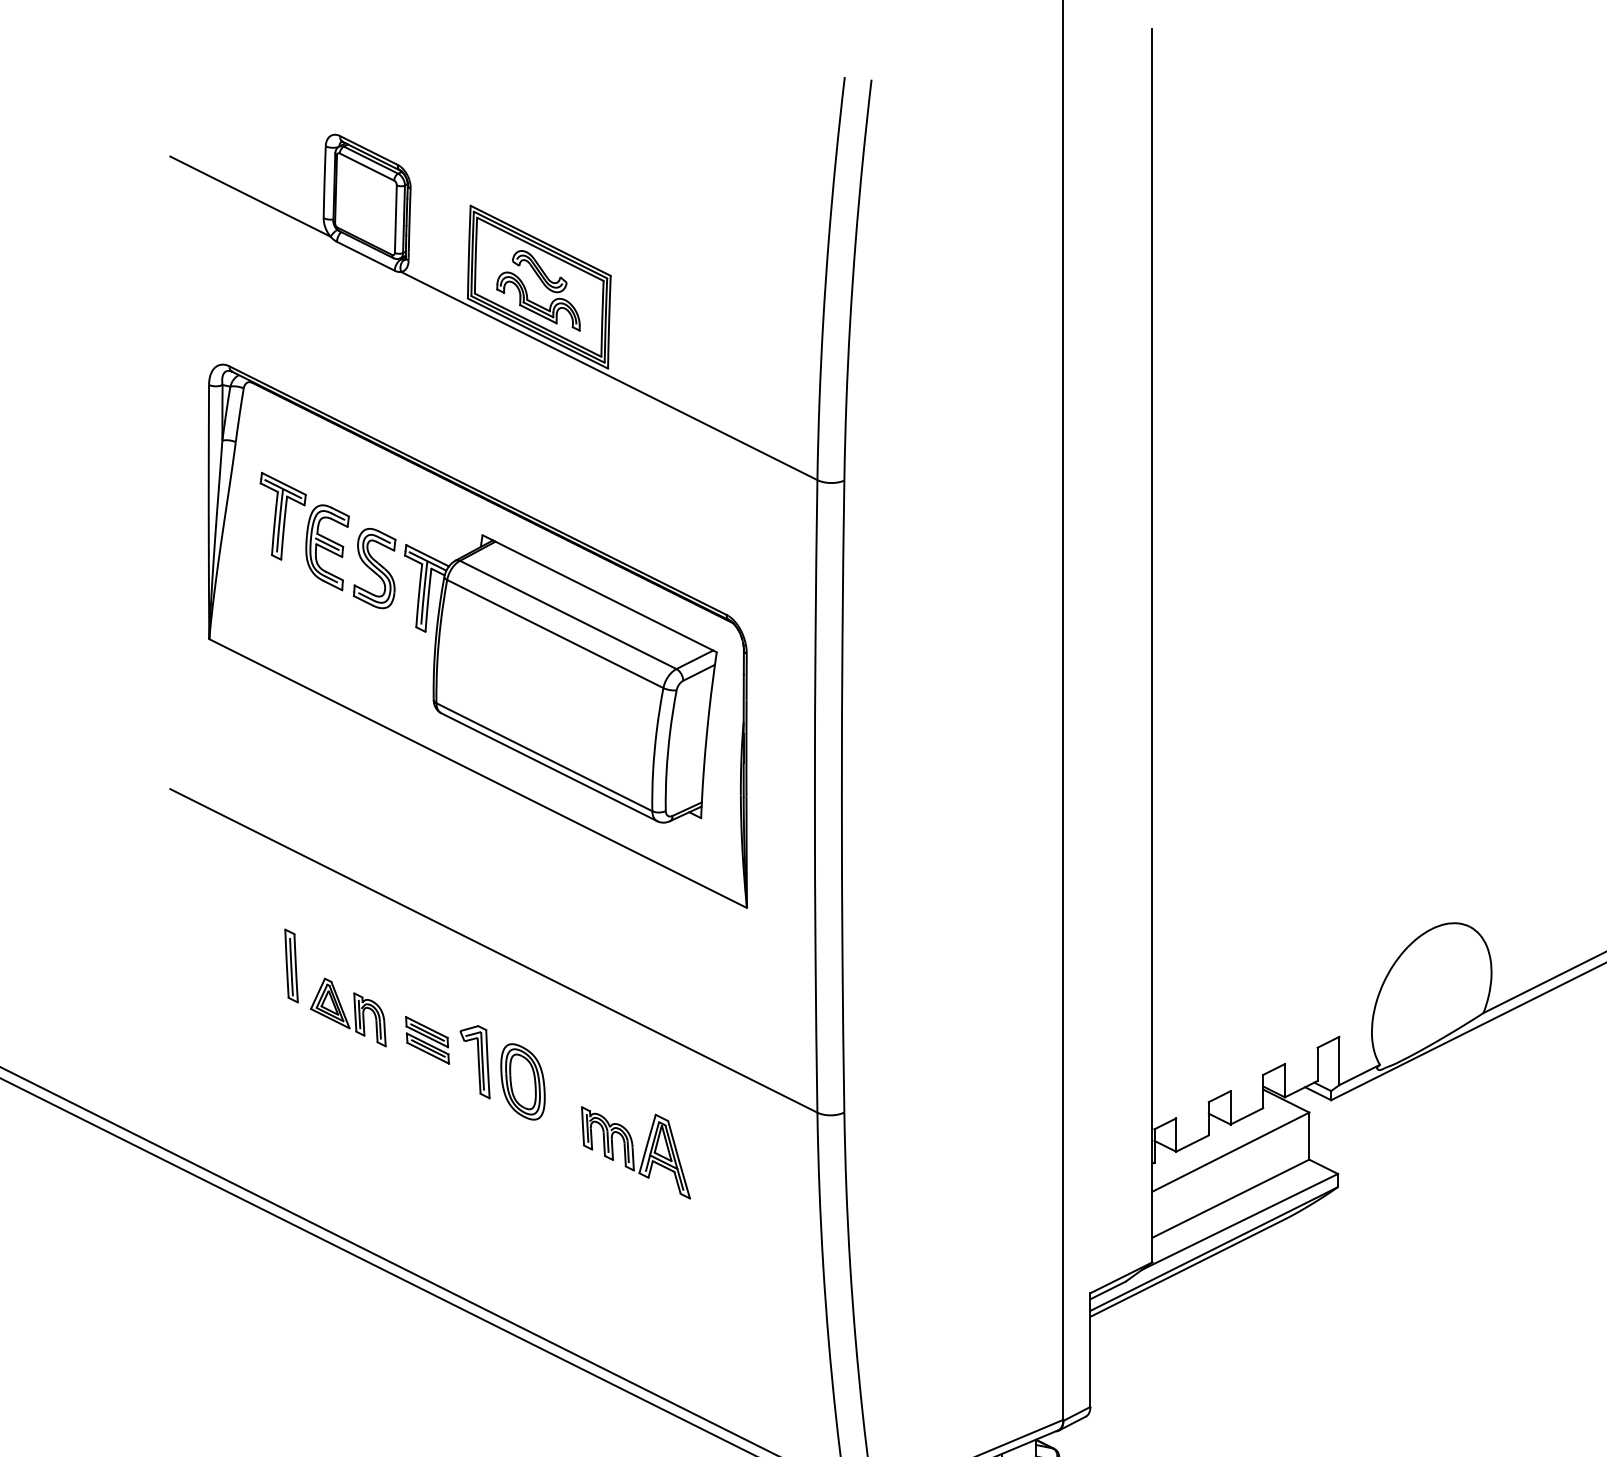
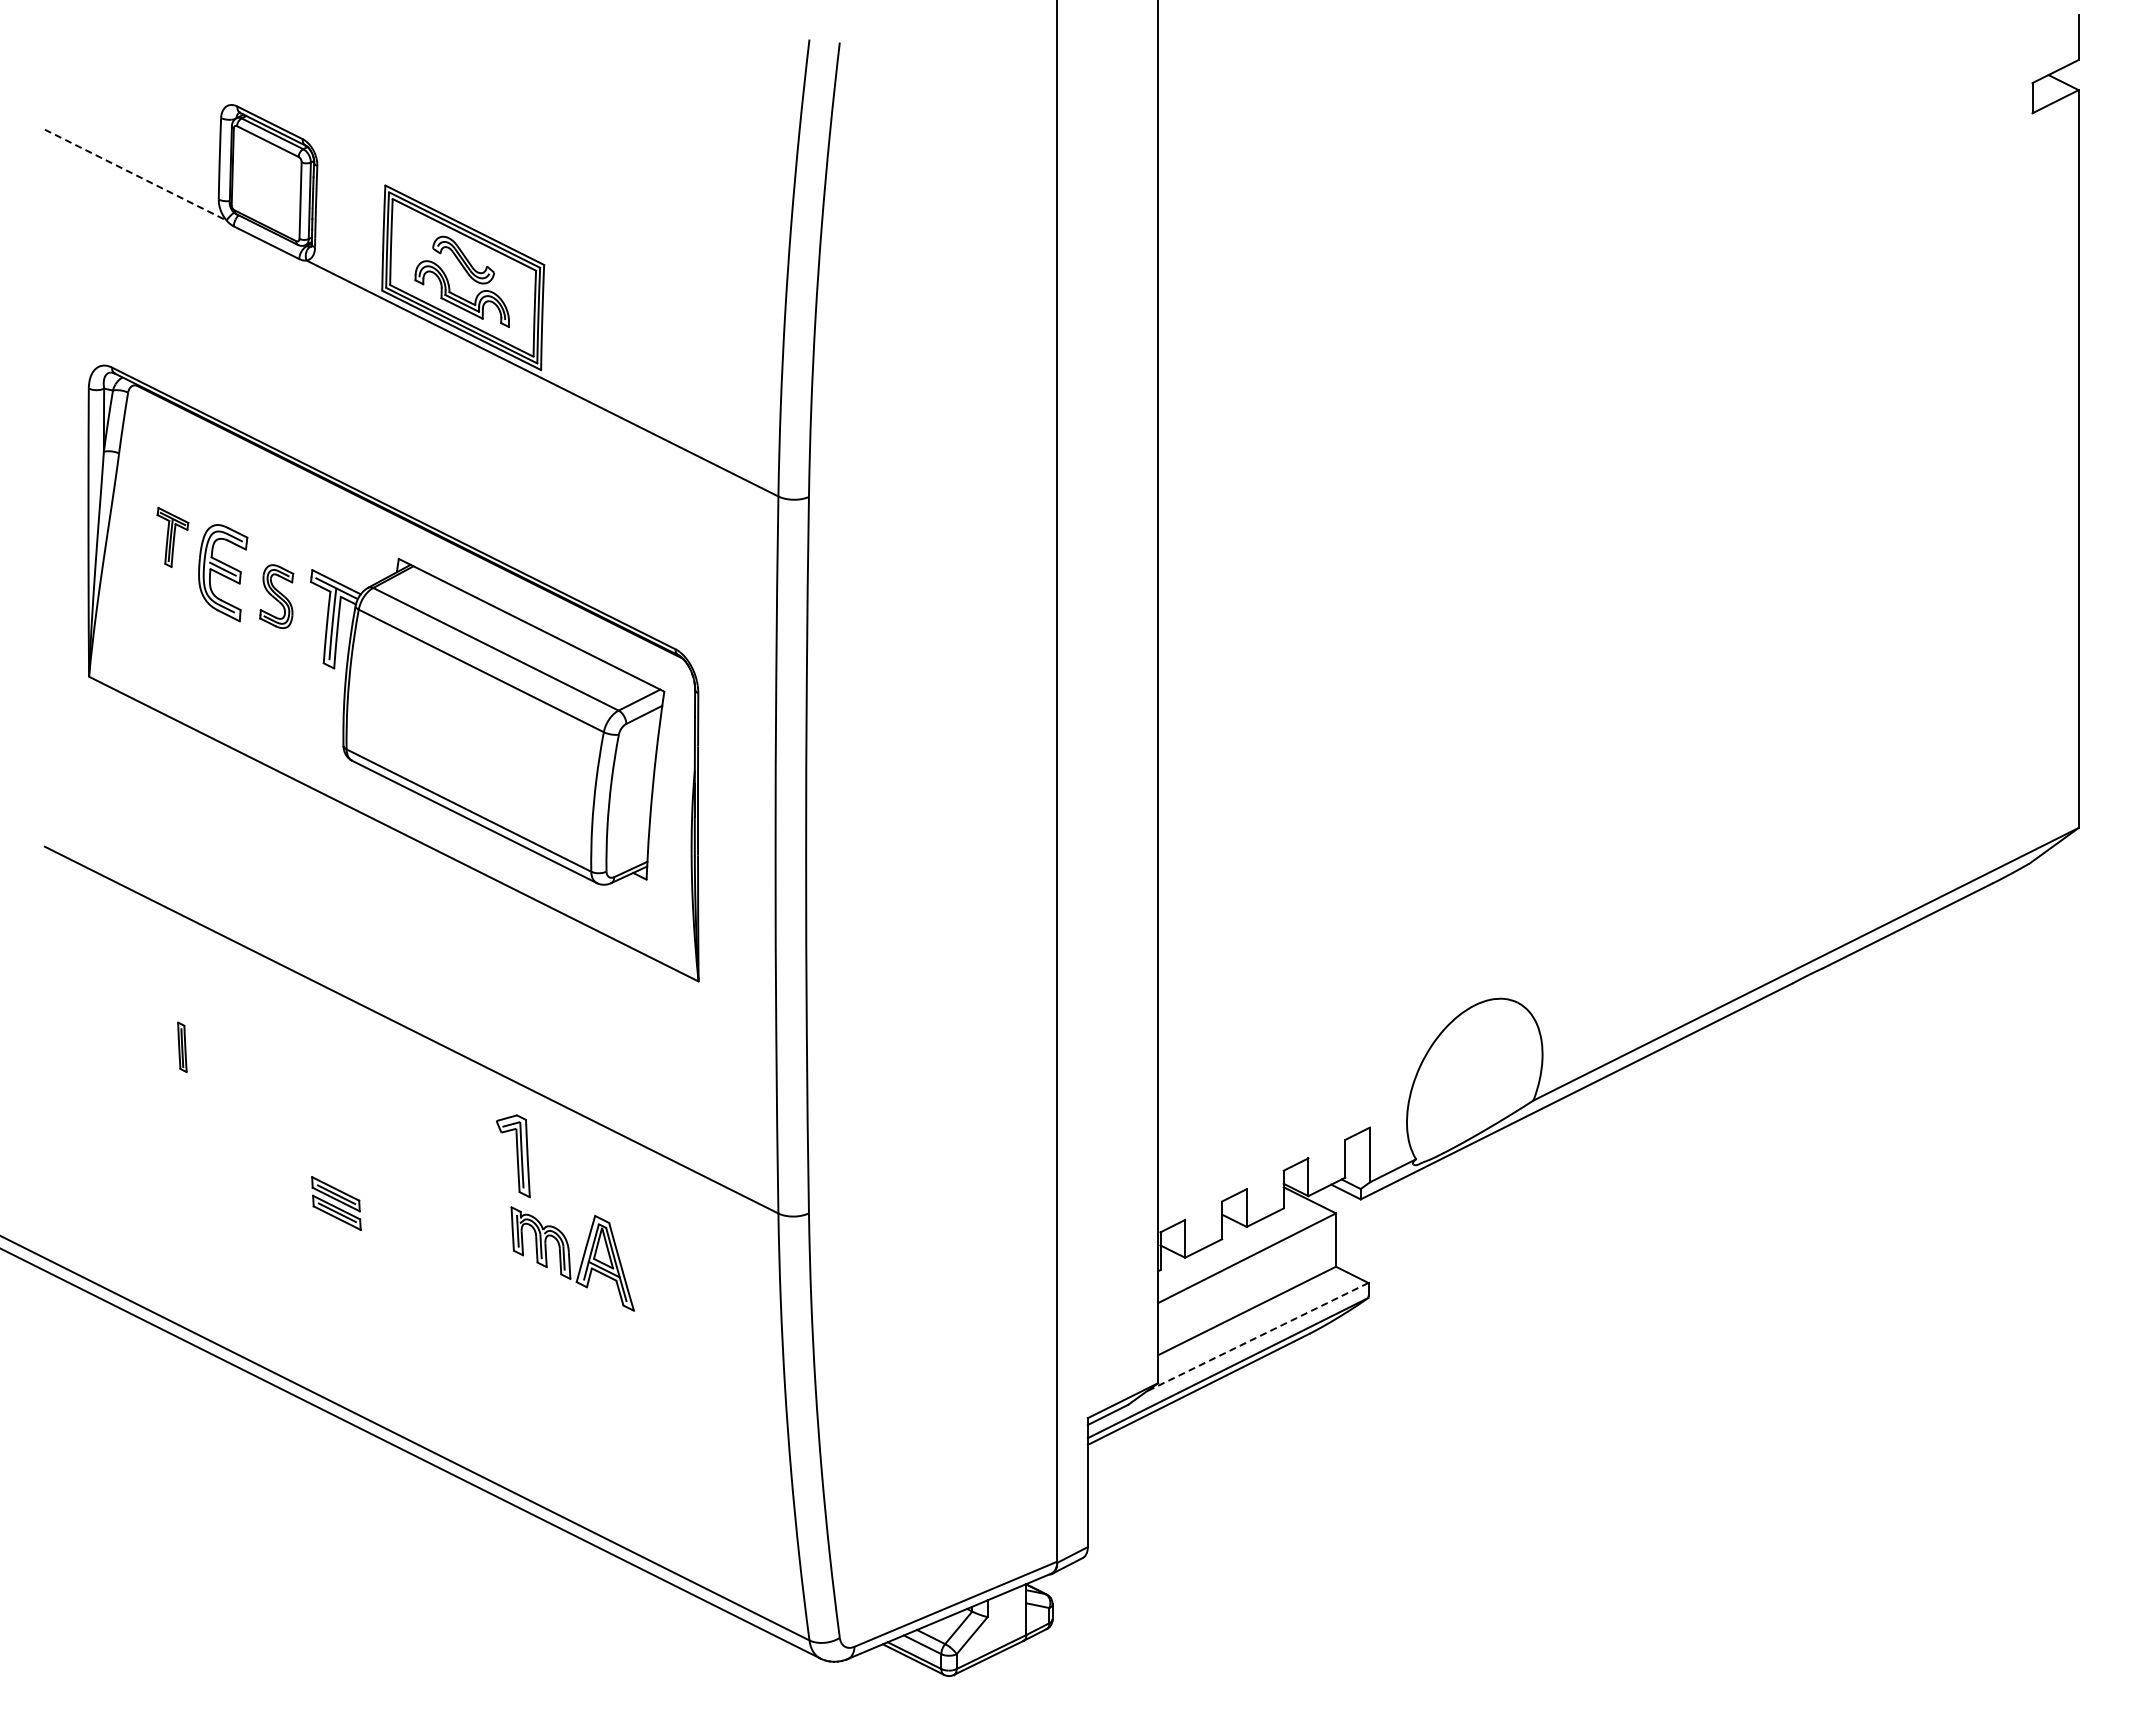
line: (250, 196) -> (135, 175), solid -> dashed
part: (282, 516) -> (172, 537), size x0.6
part: (374, 568) -> (276, 596), size x0.7
part: (291, 966) -> (182, 1047), size x0.6
part: (348, 1012) -> (246, 1099), removed
part: (427, 1040) -> (336, 1203), moved
part: (475, 1062) -> (513, 1156), moved
part: (522, 1081) -> (444, 1178), removed
line: (1240, 1222) -> (1257, 1337), solid -> dashed

